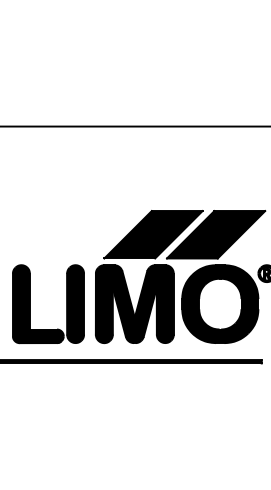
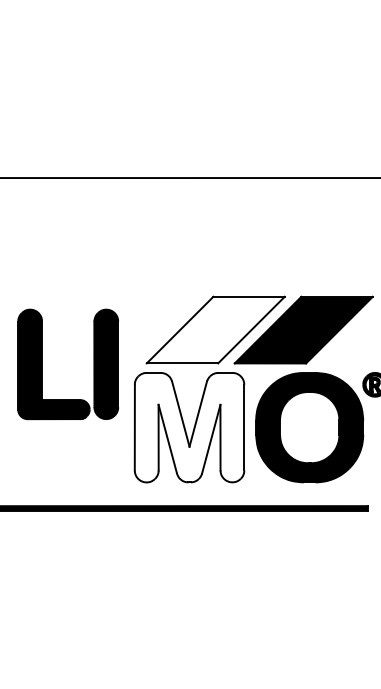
hatch: (153, 234) -> (215, 329), removed
part: (30, 304) -> (42, 364), moved
hatch: (134, 304) -> (189, 428), removed

